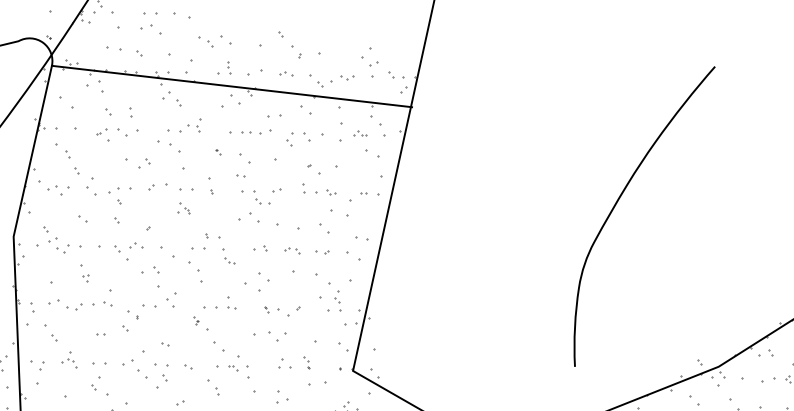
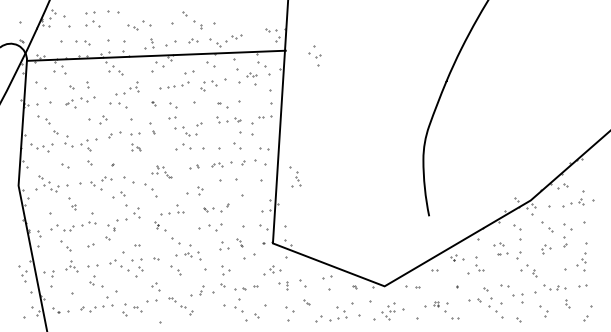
part: (113, 47) -> (68, 41), size x1.6
part: (369, 62) -> (314, 55), moved
part: (371, 153) -> (262, 87), size x1.6
part: (214, 247) -> (161, 171), size x0.6
part: (322, 251) -> (238, 162), size x1.6
part: (262, 282) -> (199, 190), size x0.6
part: (335, 297) -> (295, 176), moved
part: (51, 332) -> (65, 245), moved

